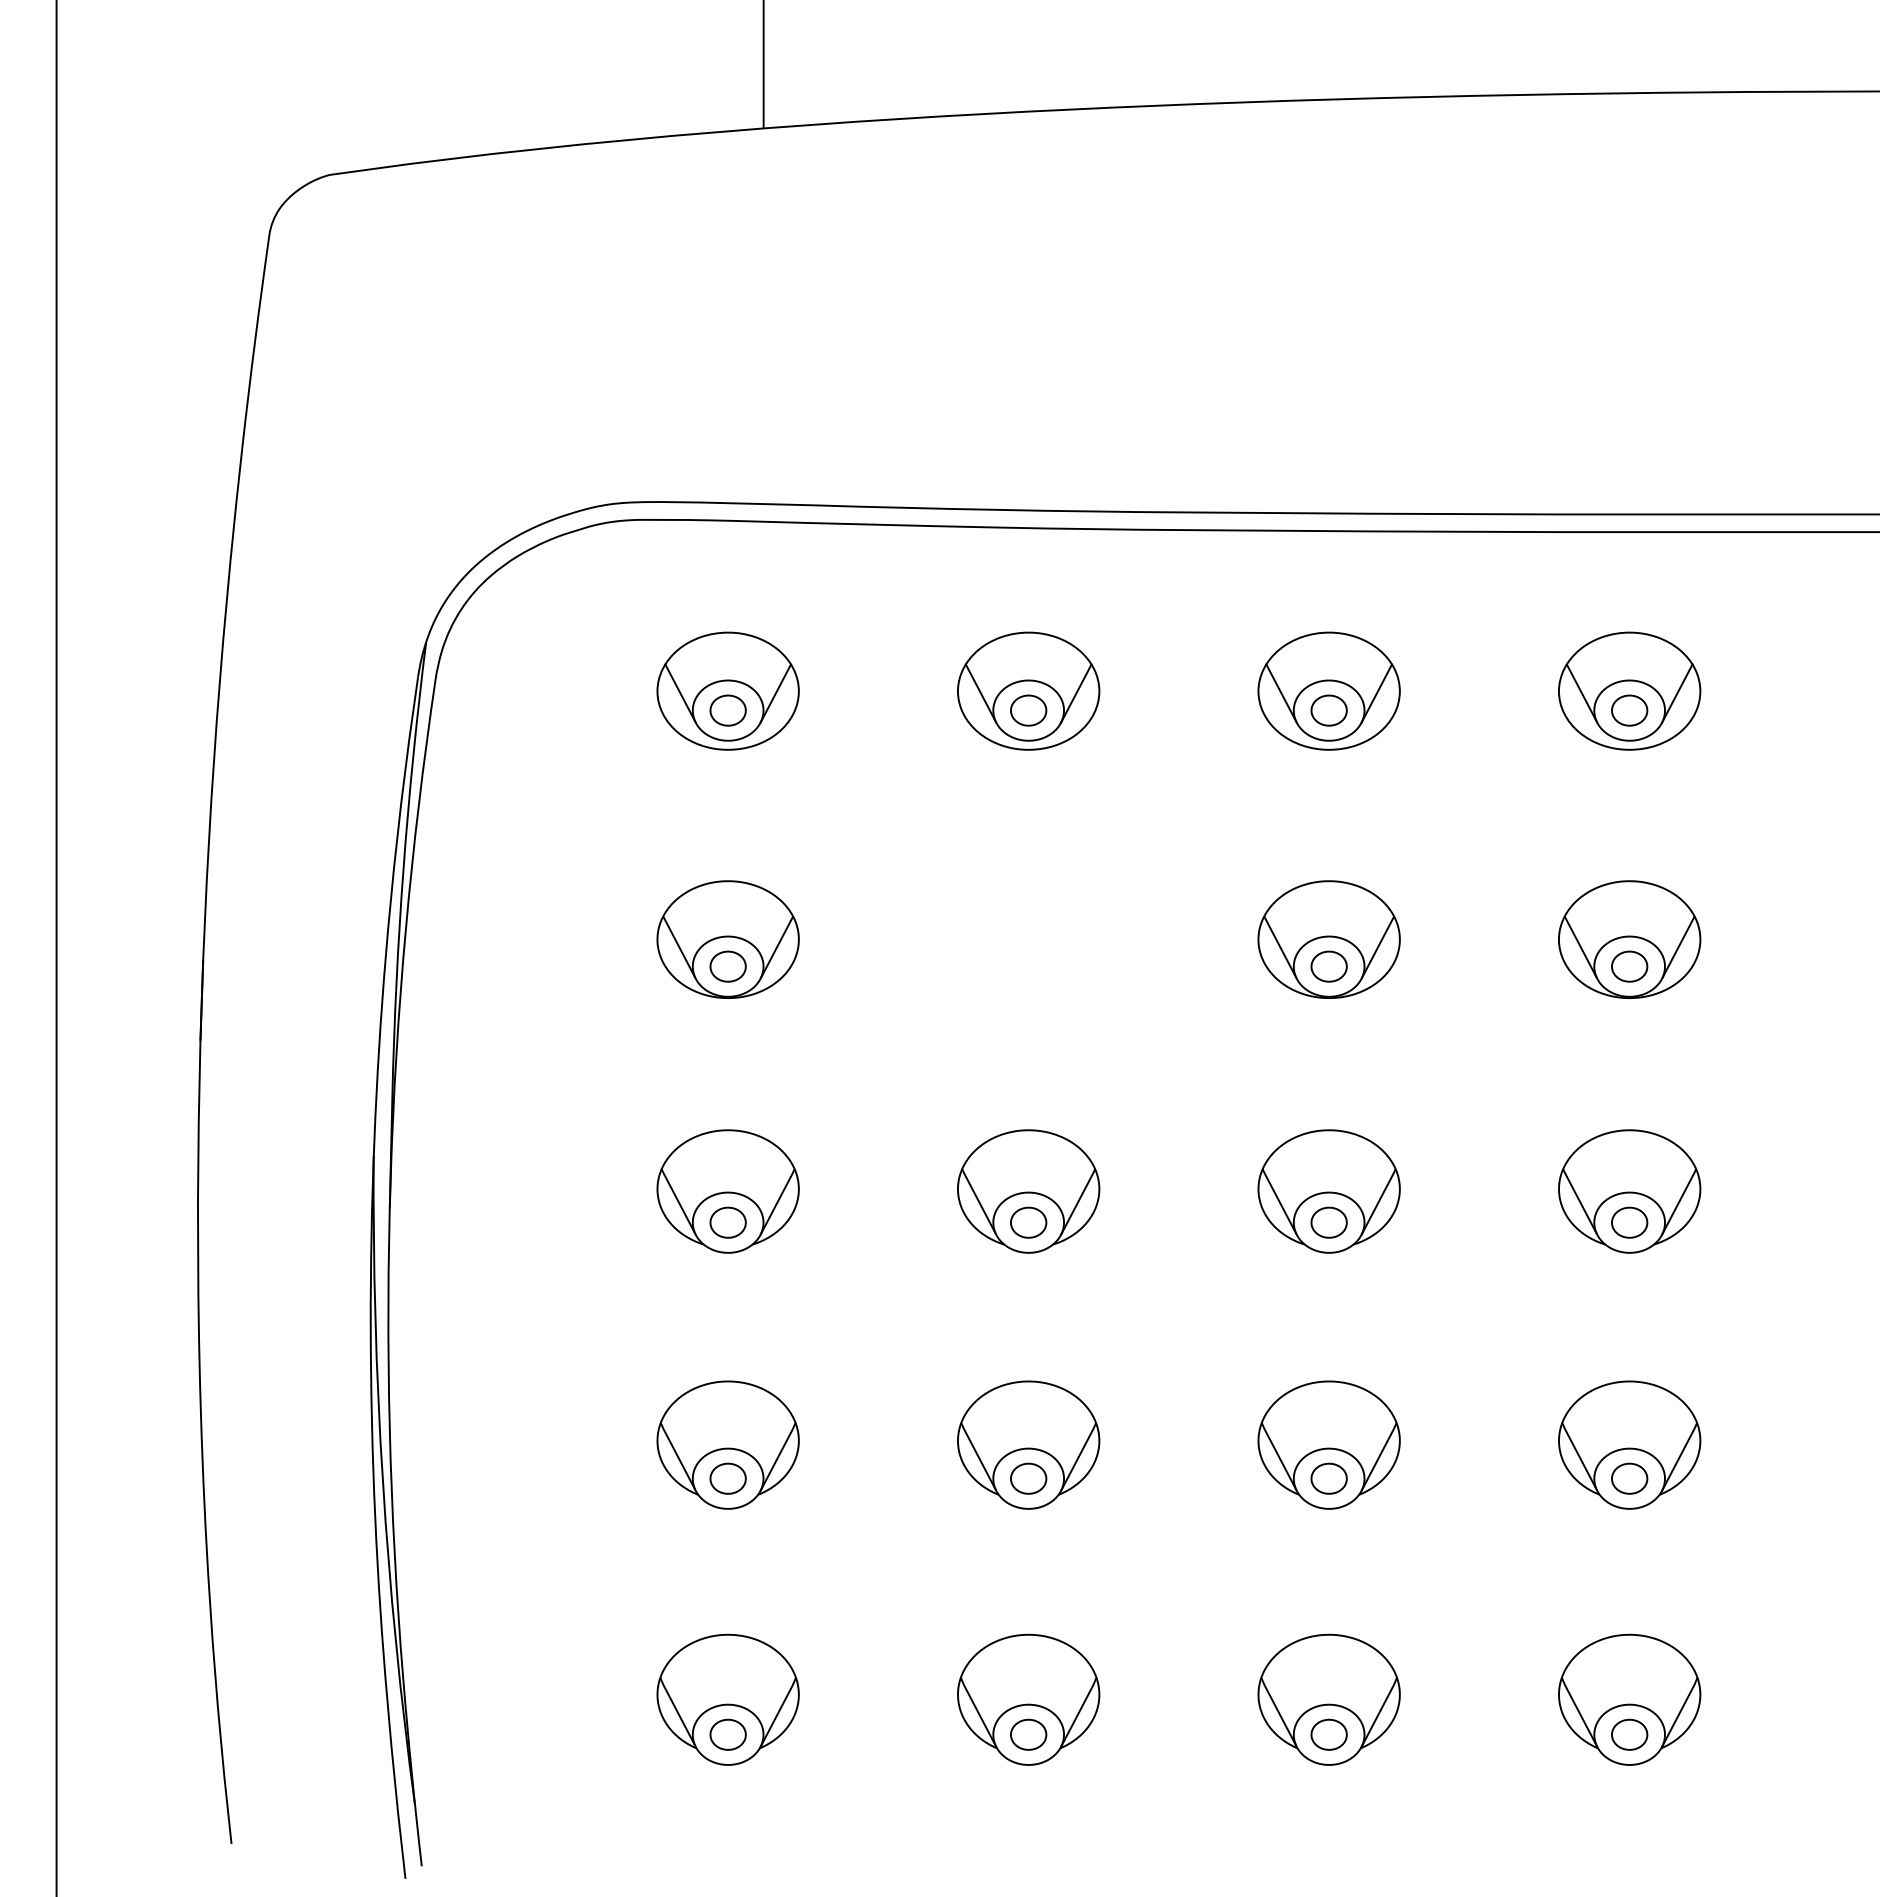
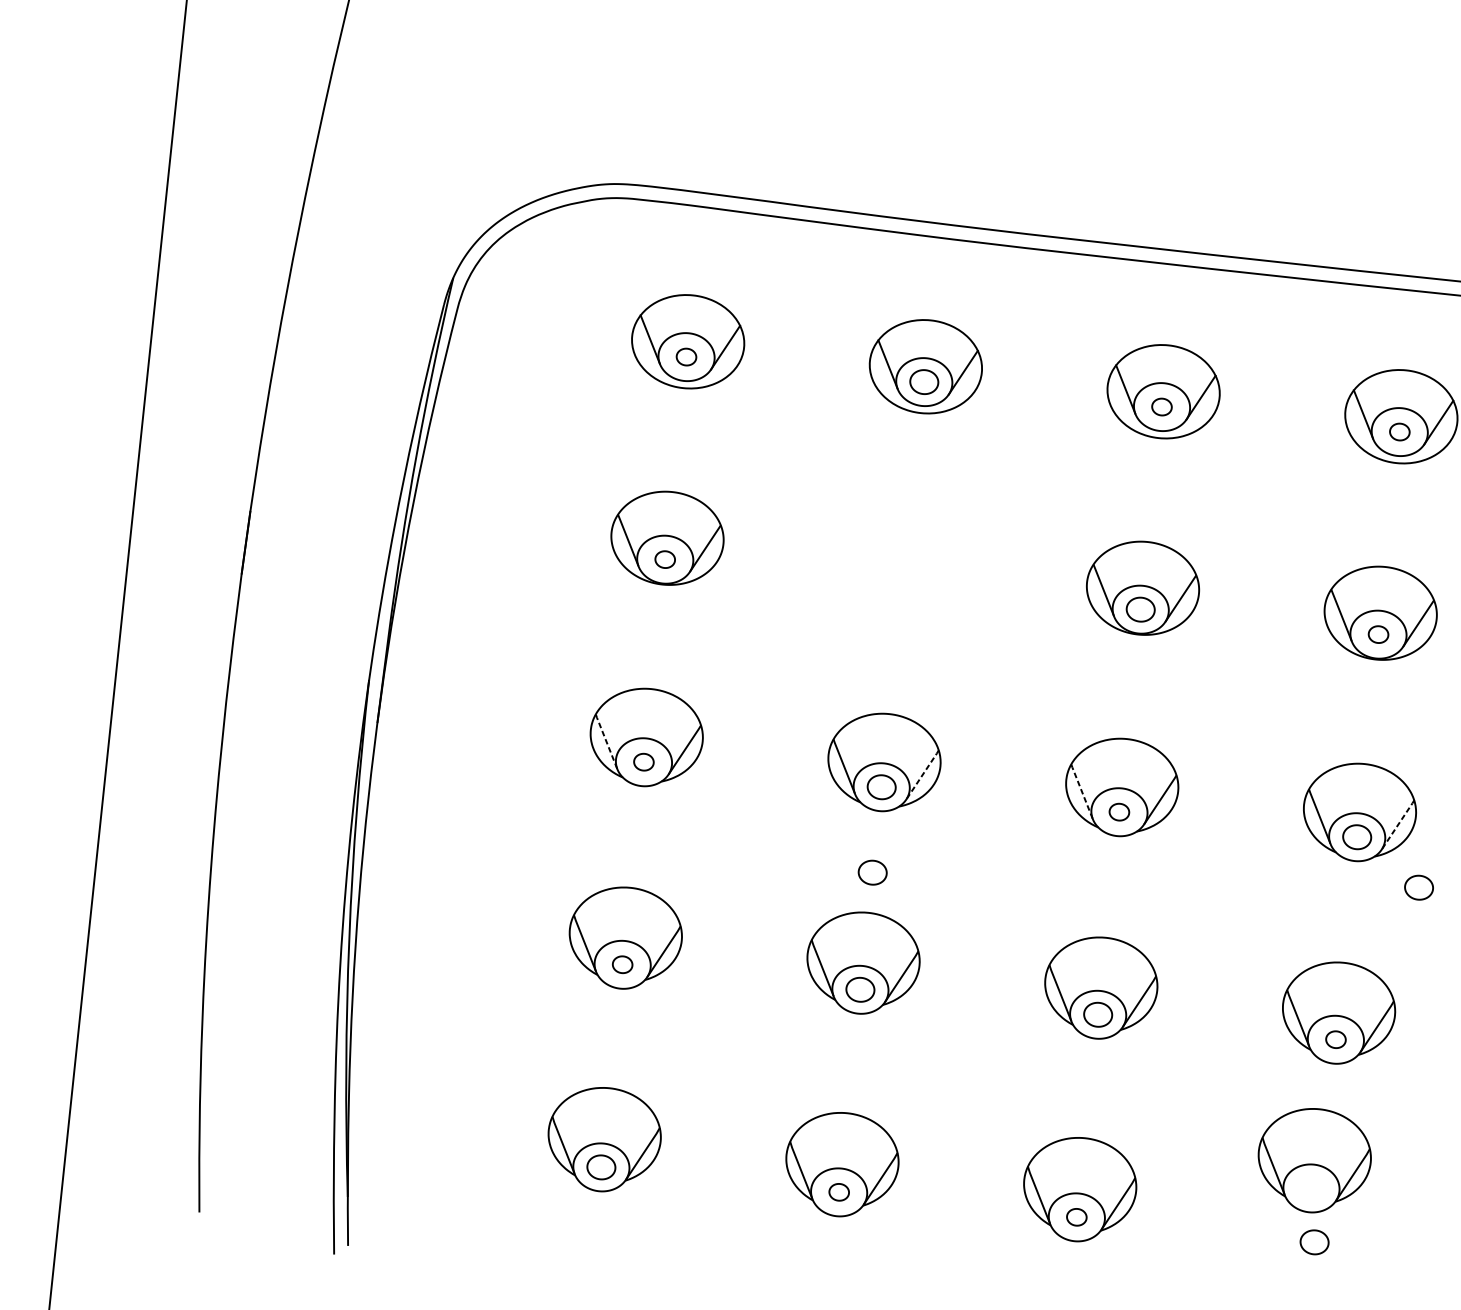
part: (727, 710) -> (686, 356), size x0.7
part: (1328, 710) -> (1161, 406), size x0.7
part: (1629, 710) -> (1399, 431), size x0.7
part: (727, 966) -> (664, 559), size x0.7
part: (1629, 966) -> (1378, 634), size x0.7
line: (677, 1200) -> (605, 740), solid -> dashed
line: (1278, 1200) -> (1081, 790), solid -> dashed
line: (1078, 1201) -> (922, 774), solid -> dashed
line: (1679, 1201) -> (1398, 824), solid -> dashed
part: (727, 1222) -> (643, 762), size x0.7
part: (1328, 1222) -> (1118, 812), size x0.7
part: (1713, 1277) -> (1418, 887), added
part: (1028, 1330) -> (872, 872), added
part: (727, 1478) -> (622, 964), size x0.7
part: (1629, 1478) -> (1335, 1039), size x0.7
part: (1629, 1699) -> (1314, 1160), moved
part: (1028, 1734) -> (839, 1192), size x0.7
part: (1328, 1734) -> (1076, 1217), size x0.7

